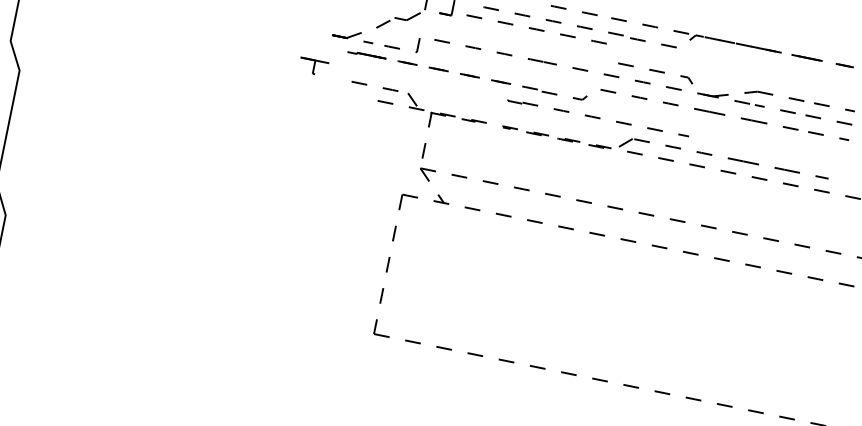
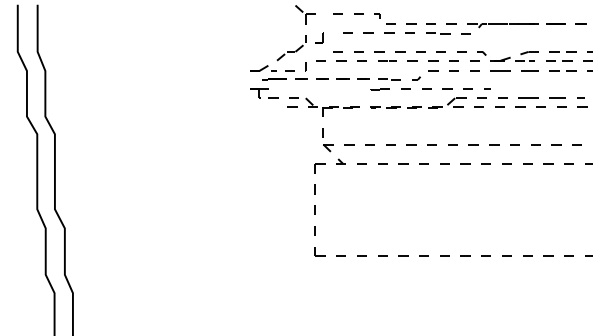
curve: (536, 28) -> (379, 51), moved
part: (314, 66) -> (259, 93), moved

